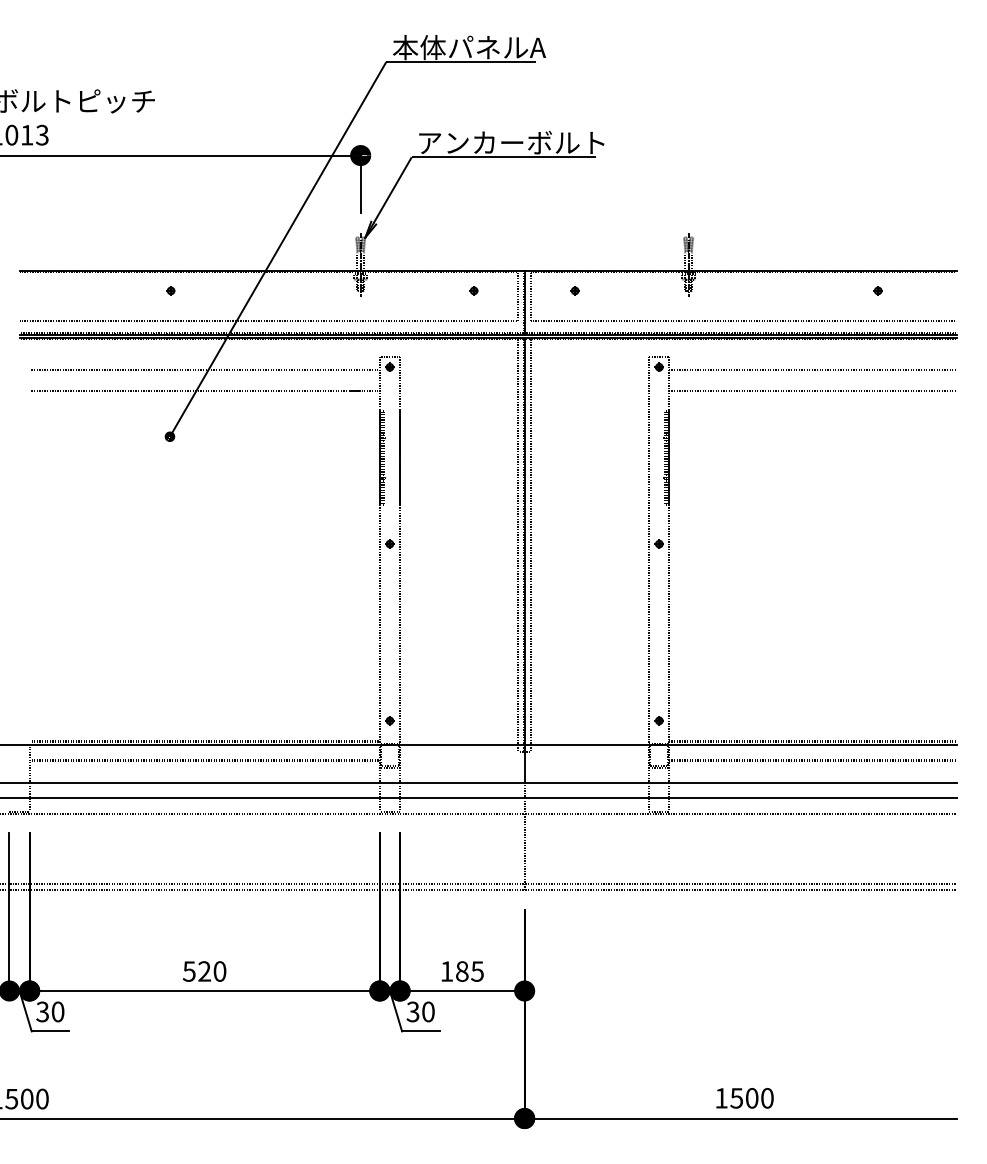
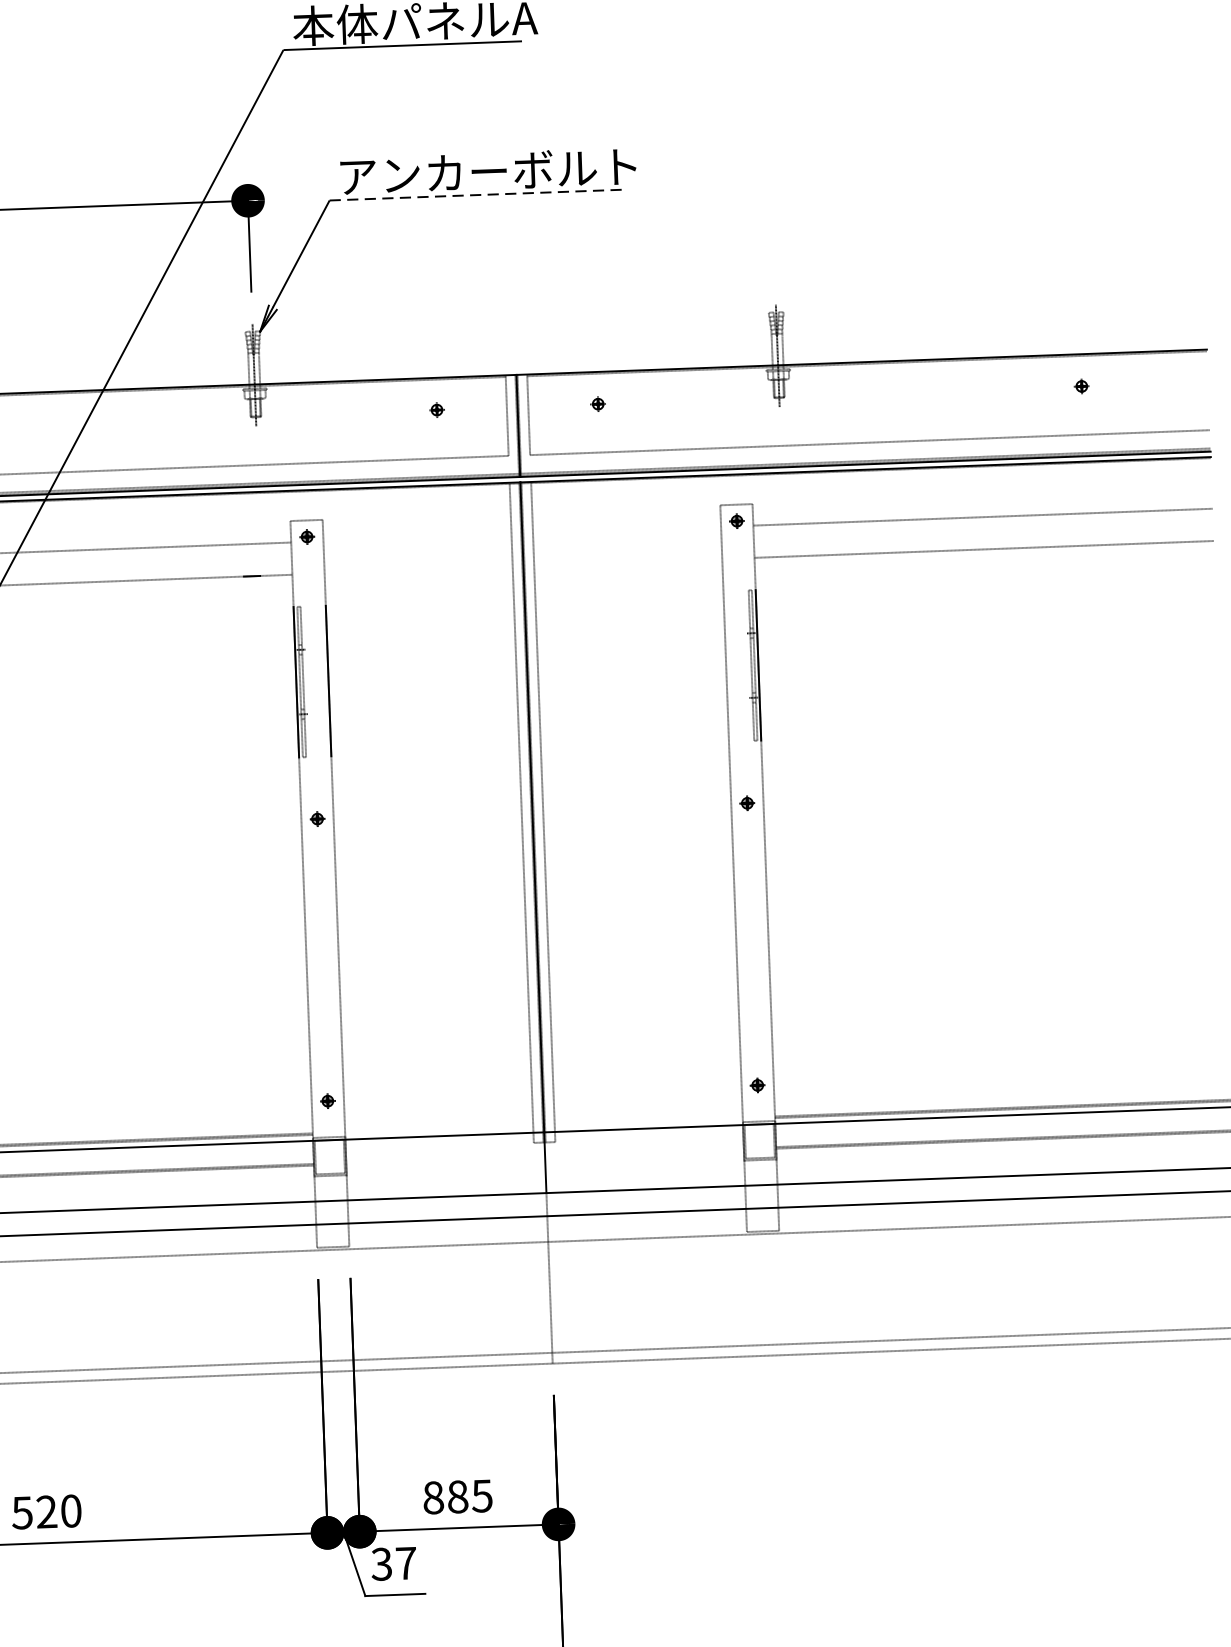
line: (504, 157) -> (477, 195), solid -> dashed
text: (446, 971) -> (432, 1497), 185 -> 885
text: (428, 1011) -> (406, 1562), 30 -> 37

